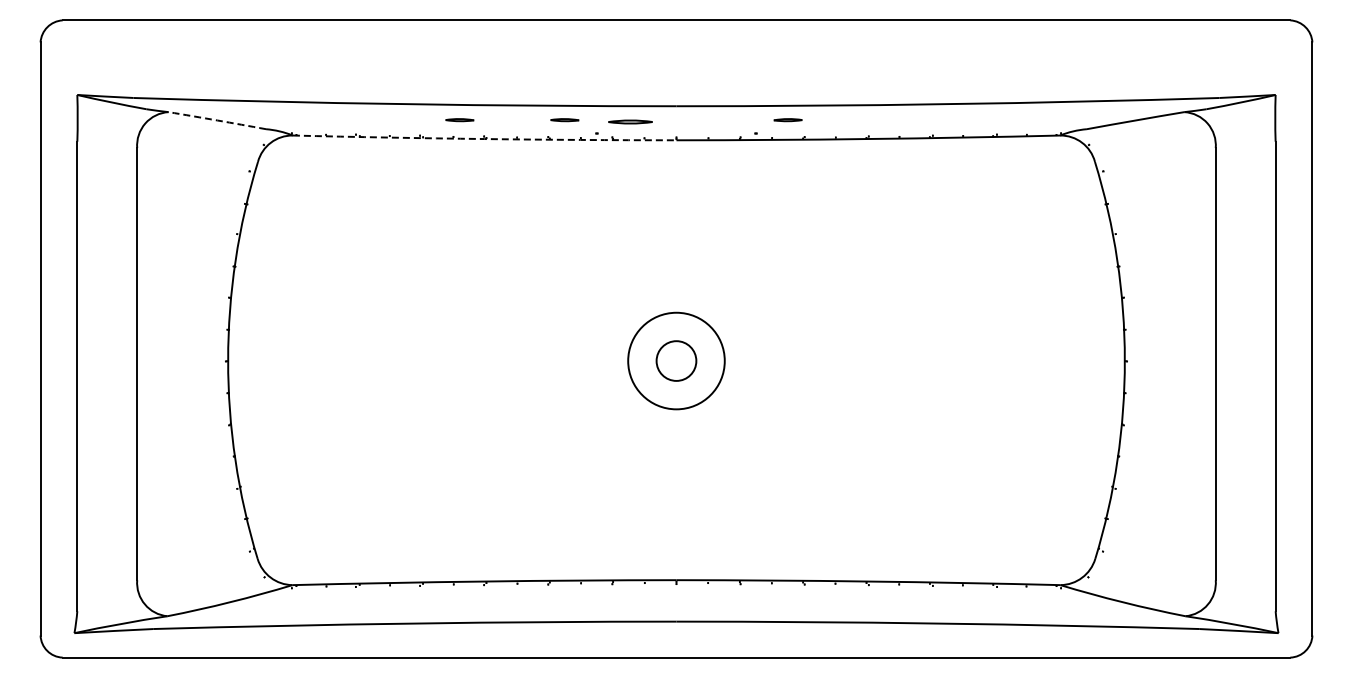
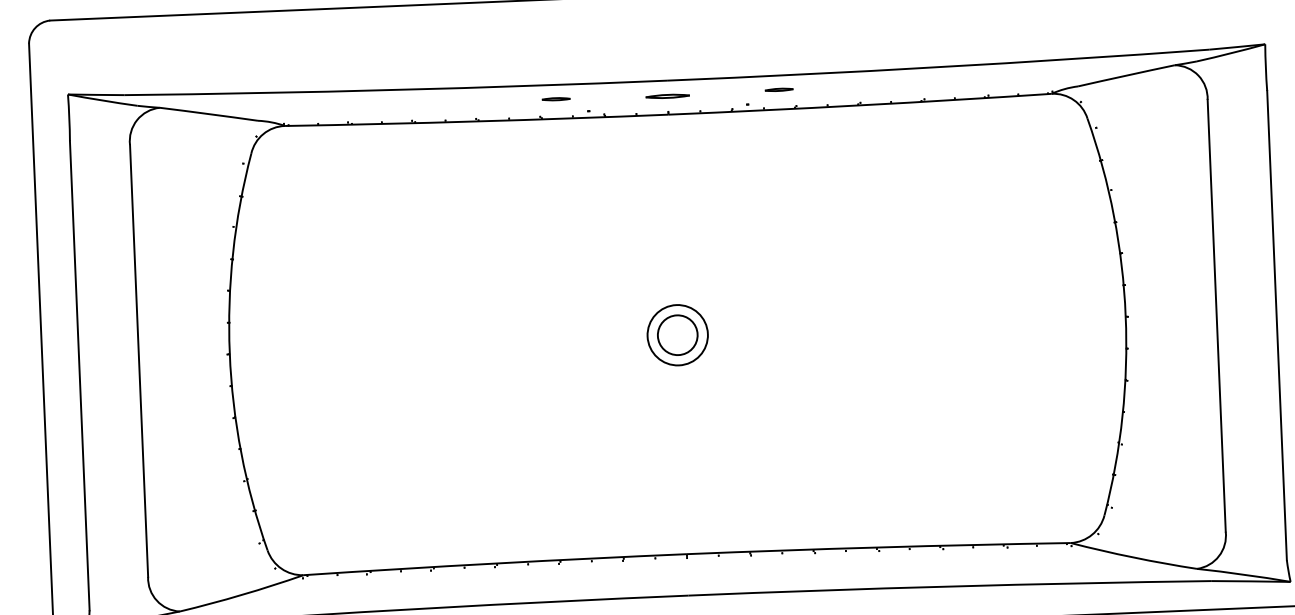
arc: (217, 120) -> (209, 114), dashed -> solid
line: (459, 120) -> (450, 103), removed
part: (630, 121) -> (667, 95), moved
arc: (484, 139) -> (476, 121), dashed -> solid
circle: (676, 360) -> (677, 334), size x0.62

